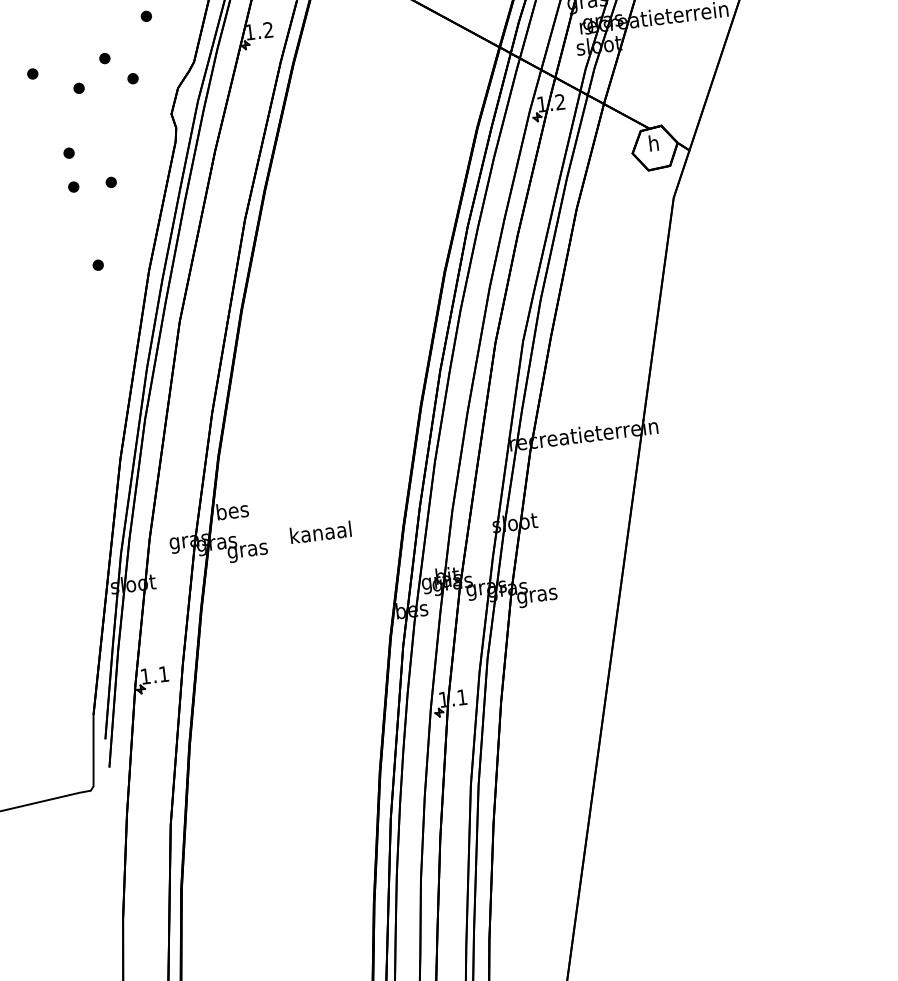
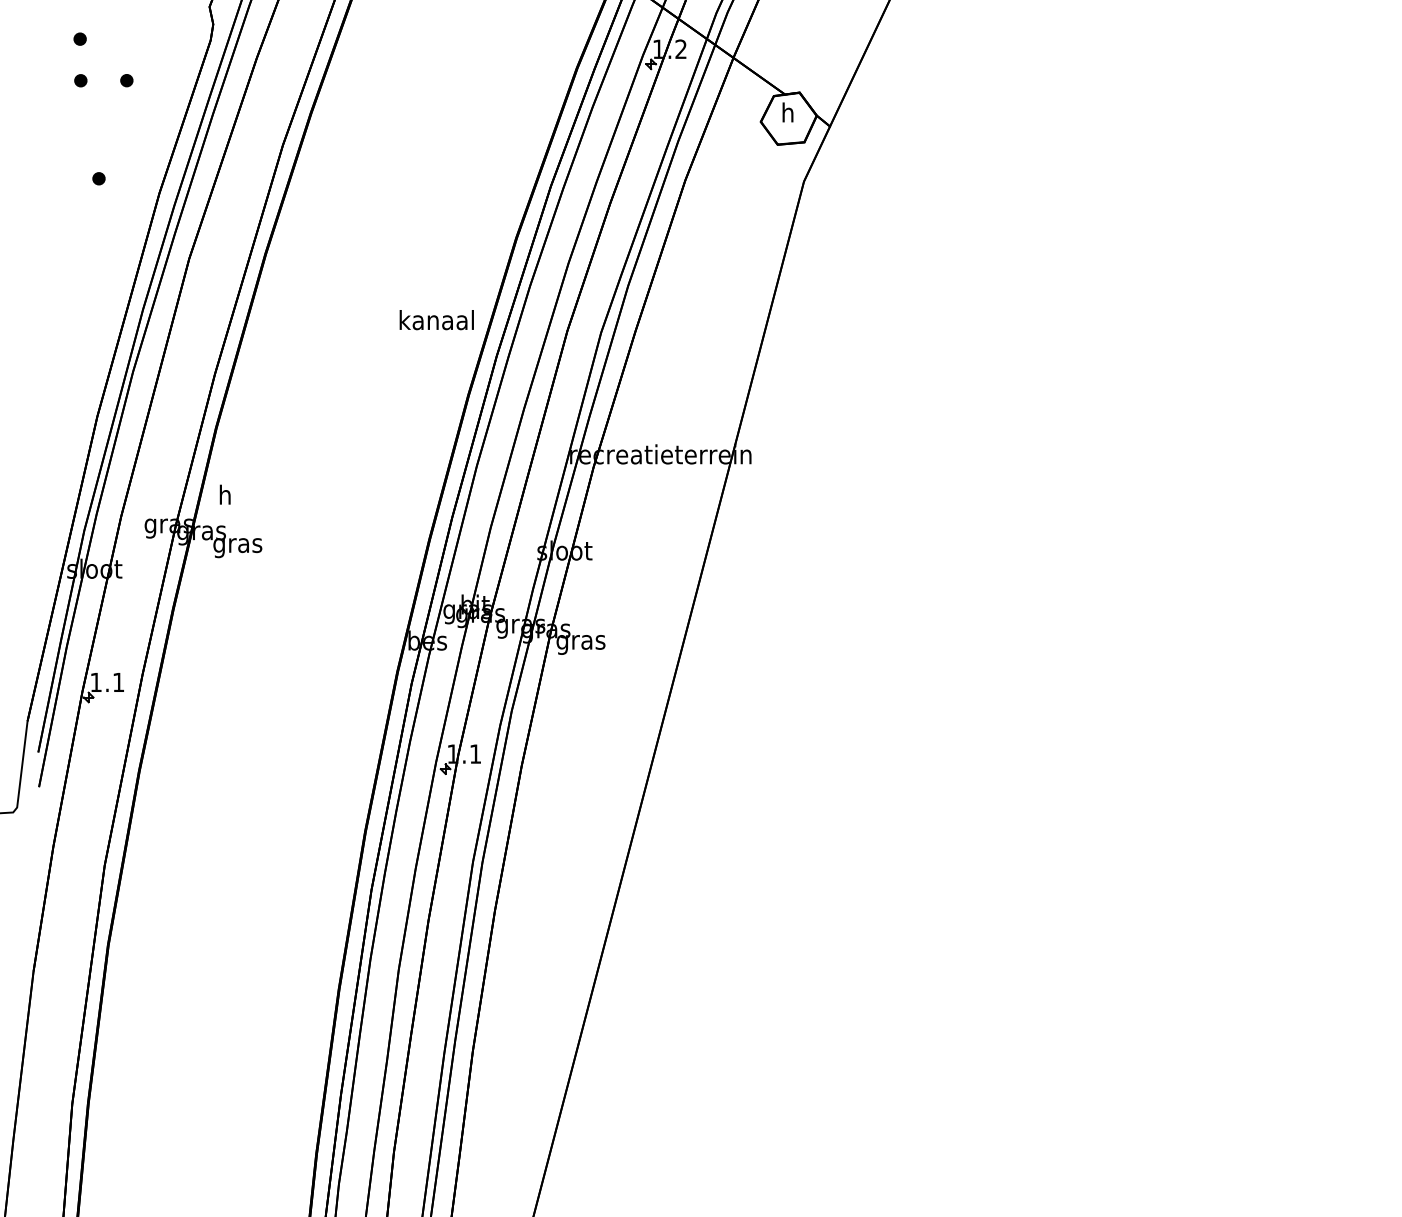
text: (232, 510) -> (225, 494), bes -> h
text: (320, 532) -> (436, 320), moved

